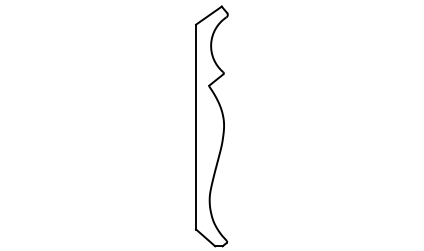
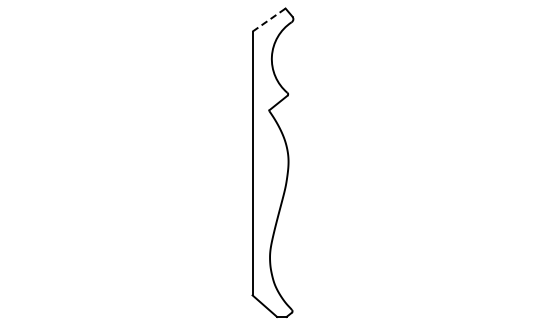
line: (209, 15) -> (269, 19), solid -> dashed

